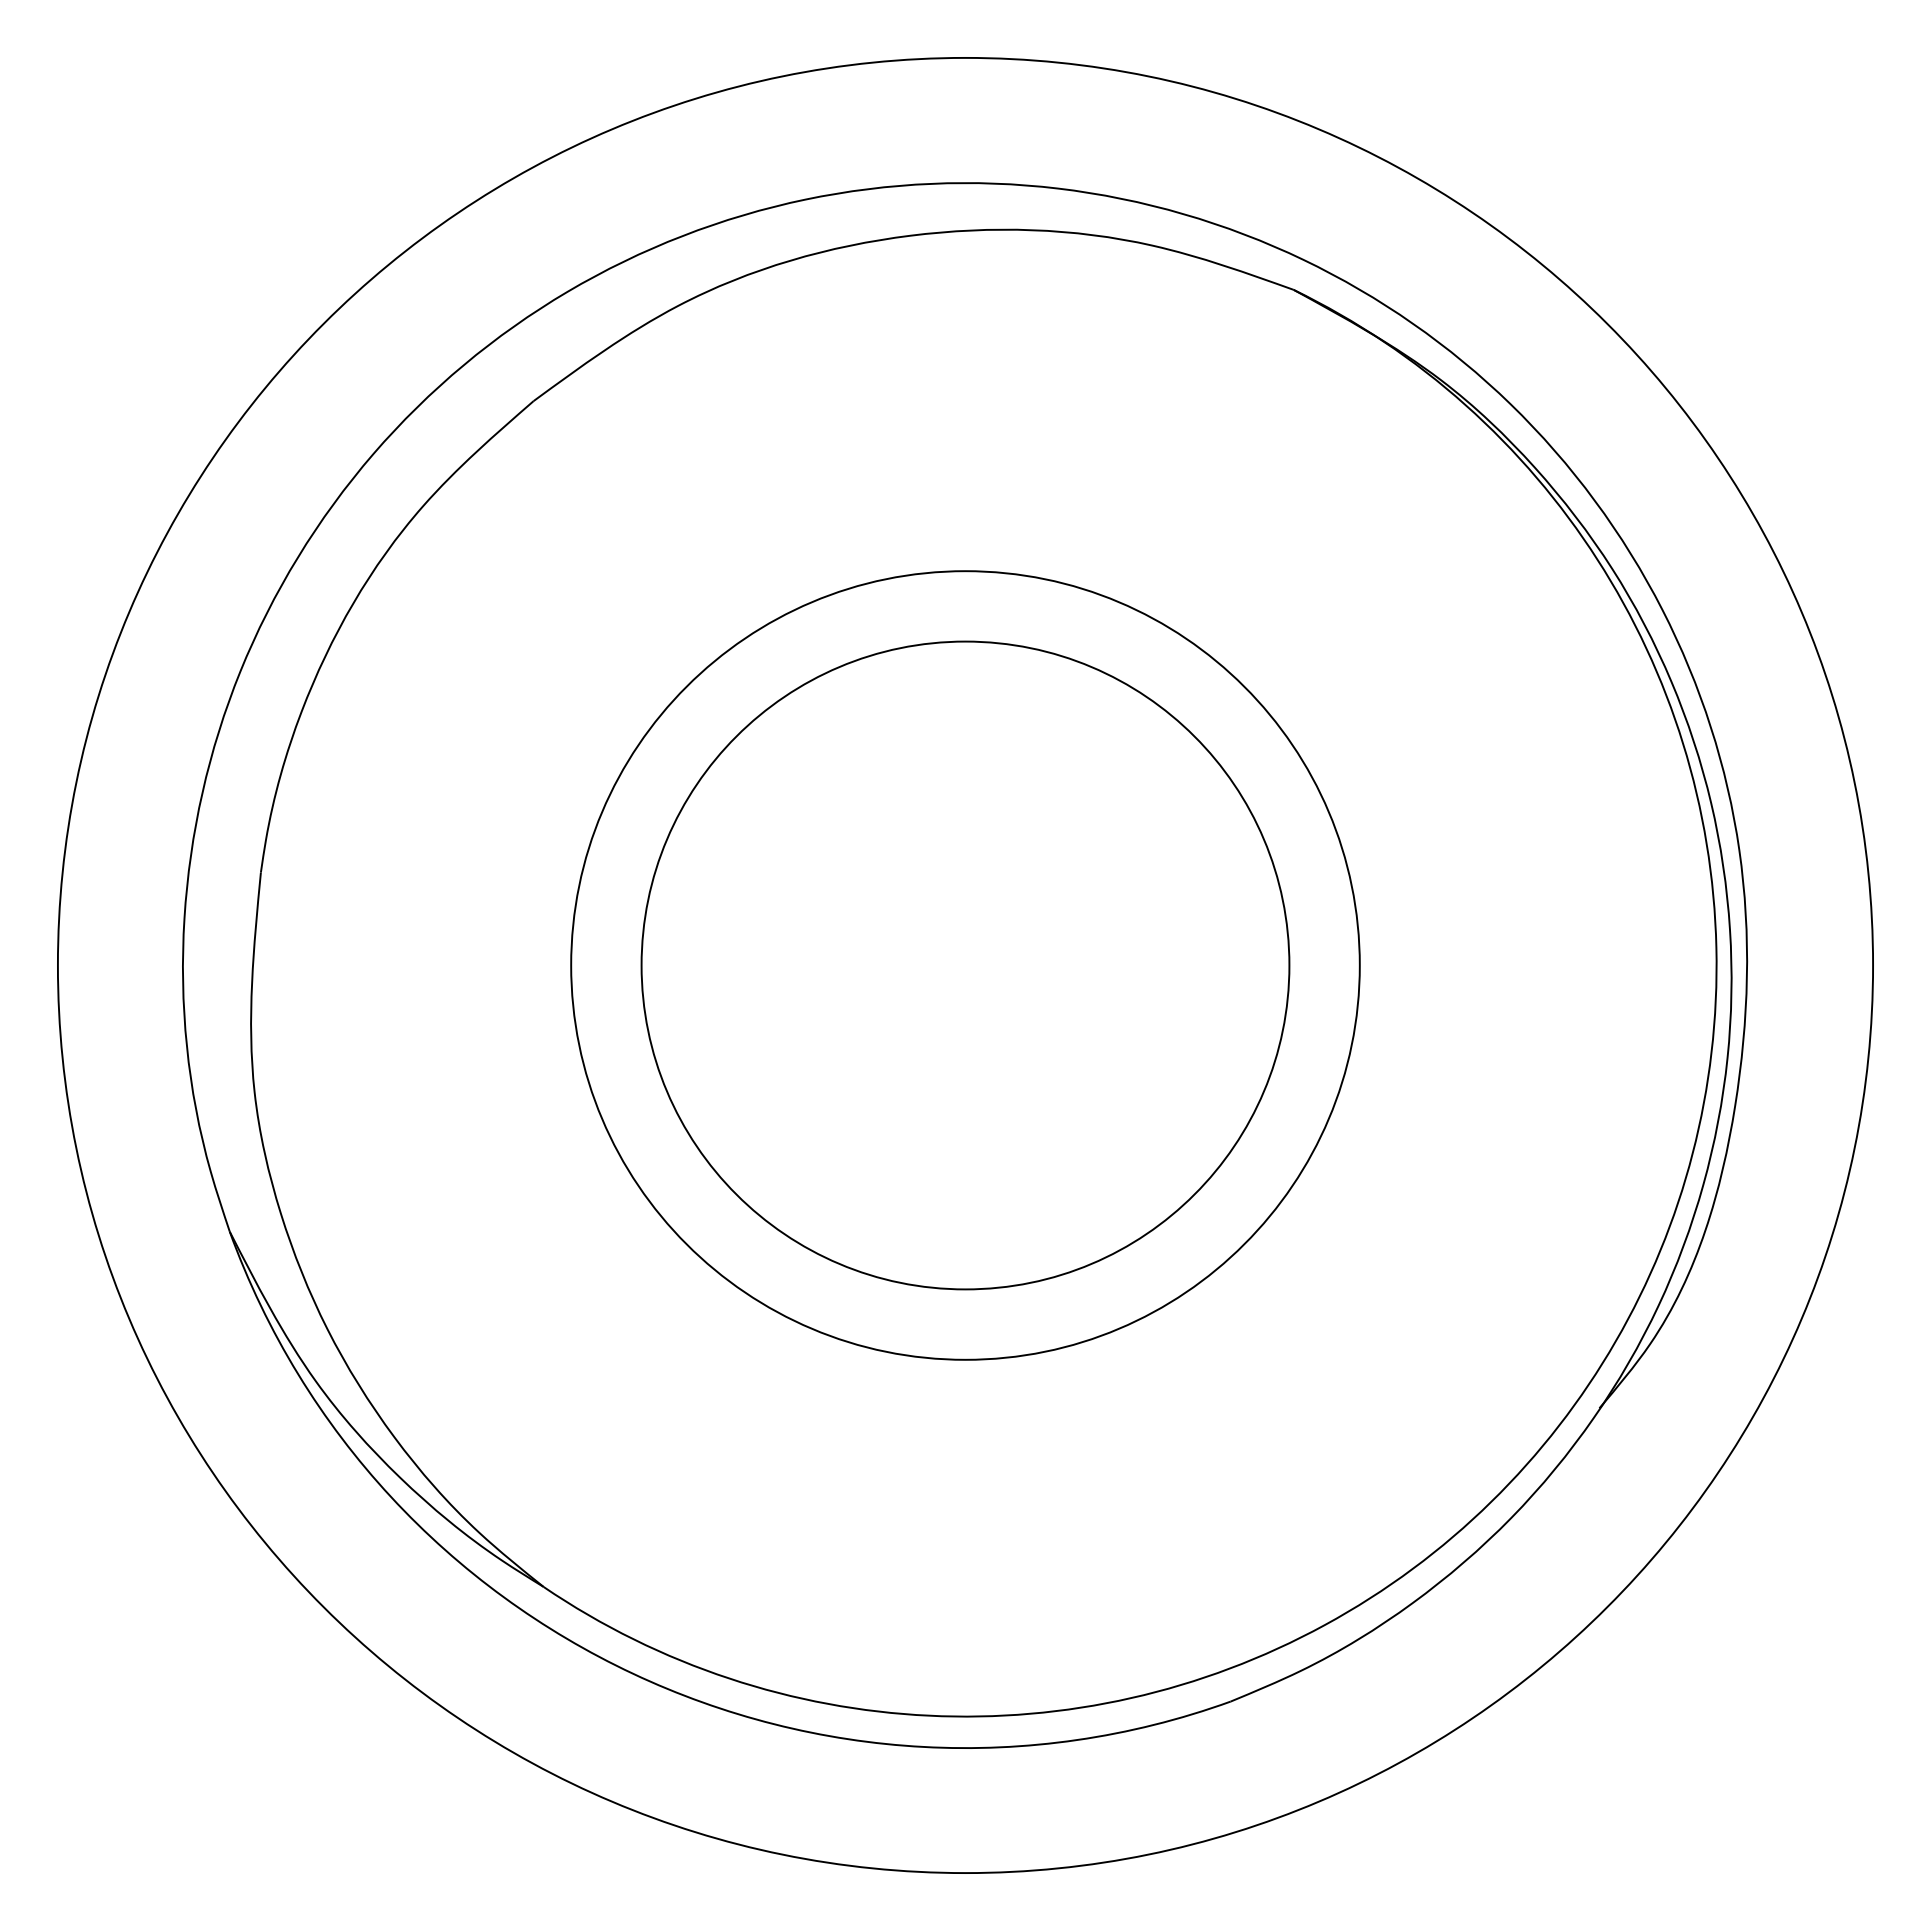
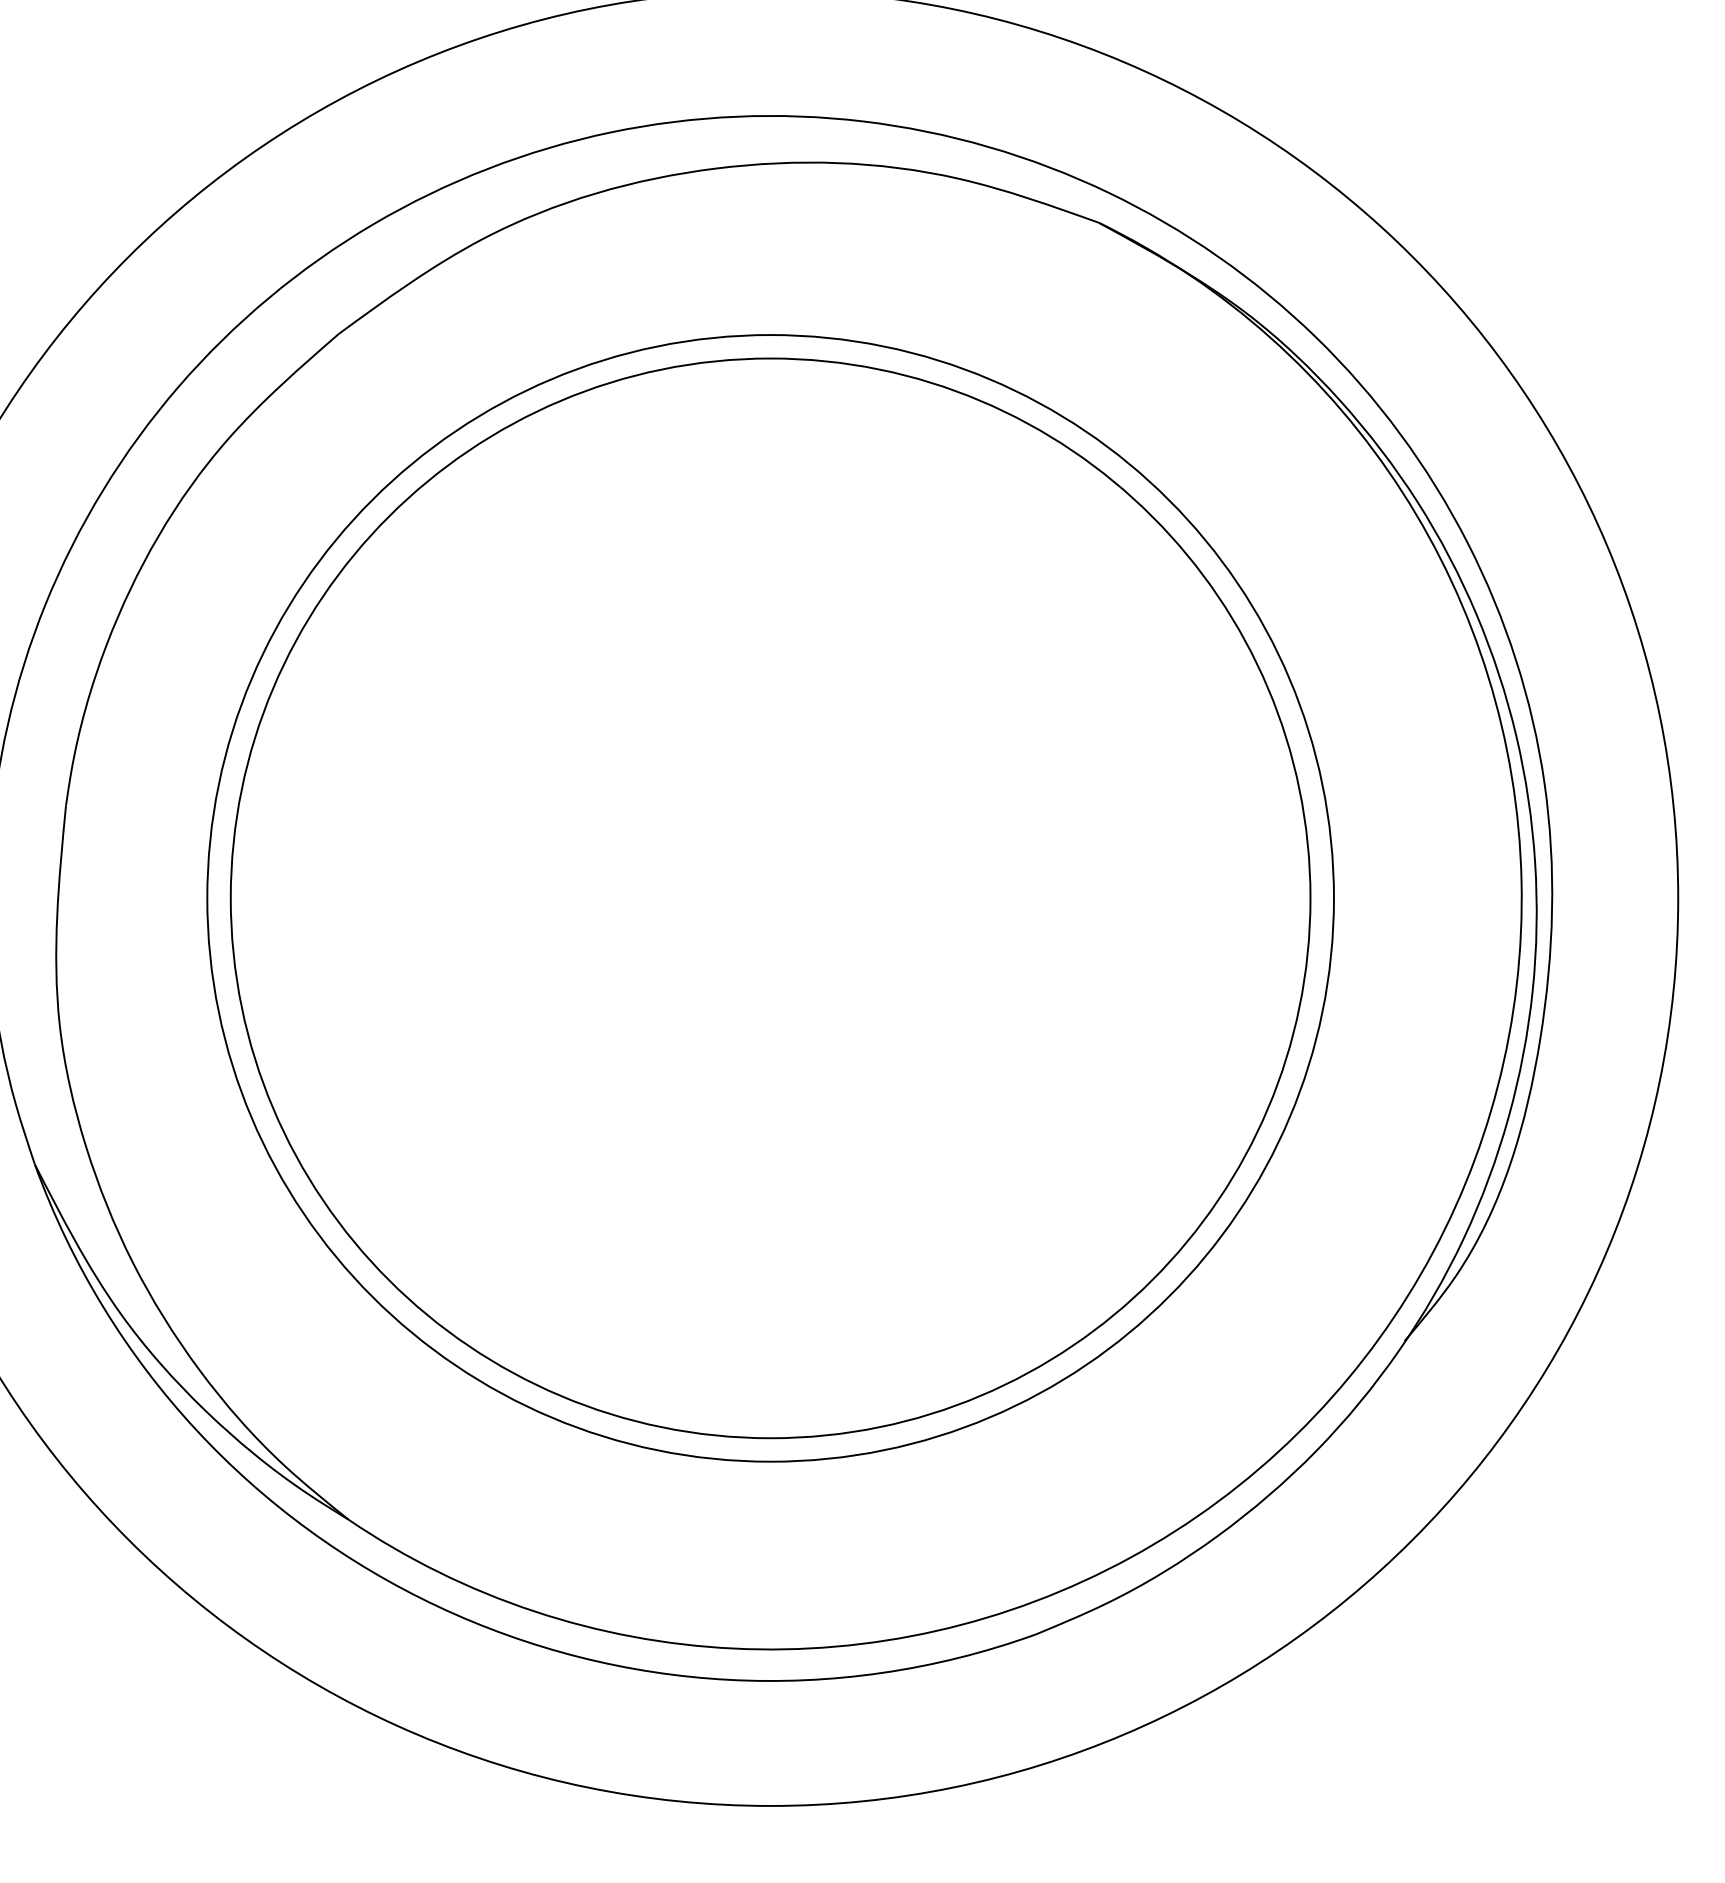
circle: (965, 965) -> (770, 898), size x1.43
circle: (965, 965) -> (770, 898), size x1.67

